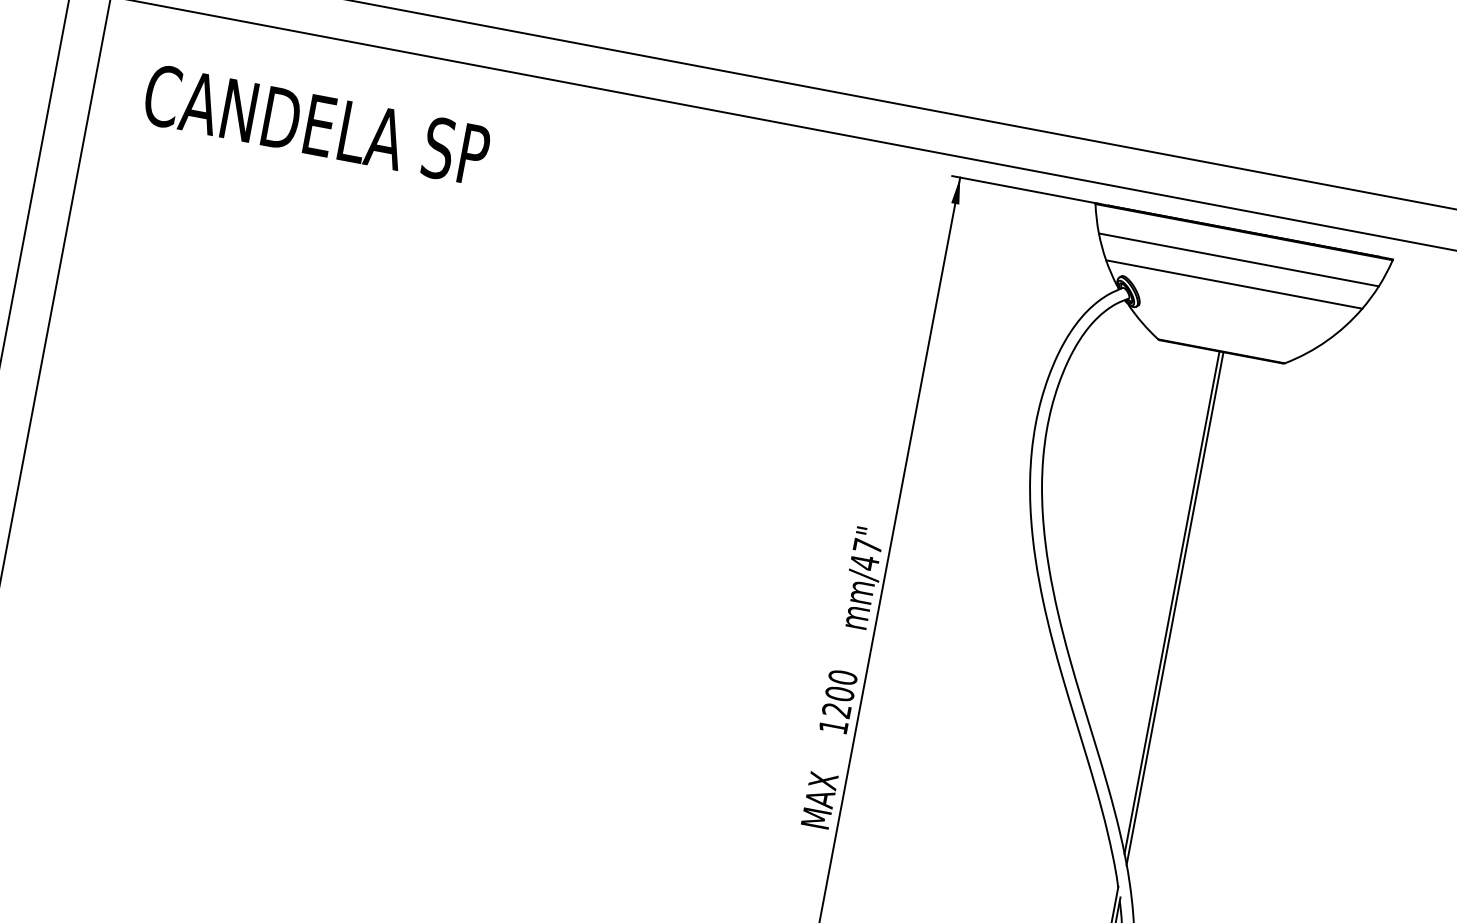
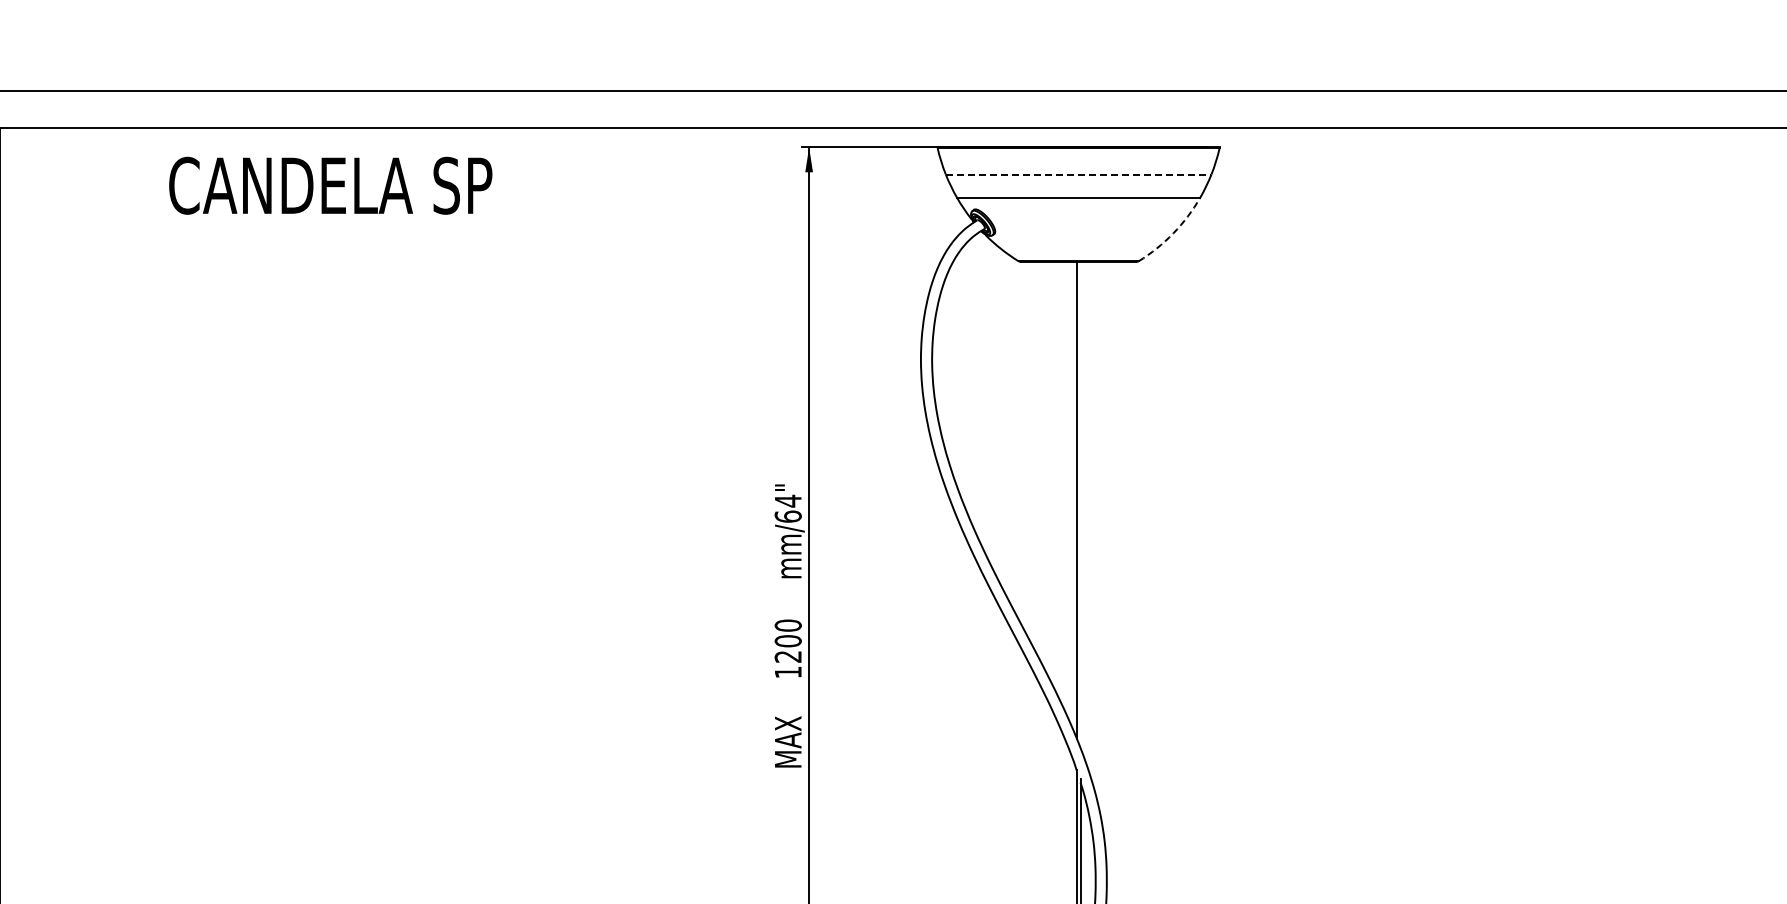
text: (316, 124) -> (330, 185), moved
line: (1238, 259) -> (1078, 174), solid -> dashed
arc: (1327, 340) -> (1173, 233), solid -> dashed
text: (865, 553) -> (787, 508), mm/47" -> mm/64"
line: (1175, 608) -> (1080, 504), removed

